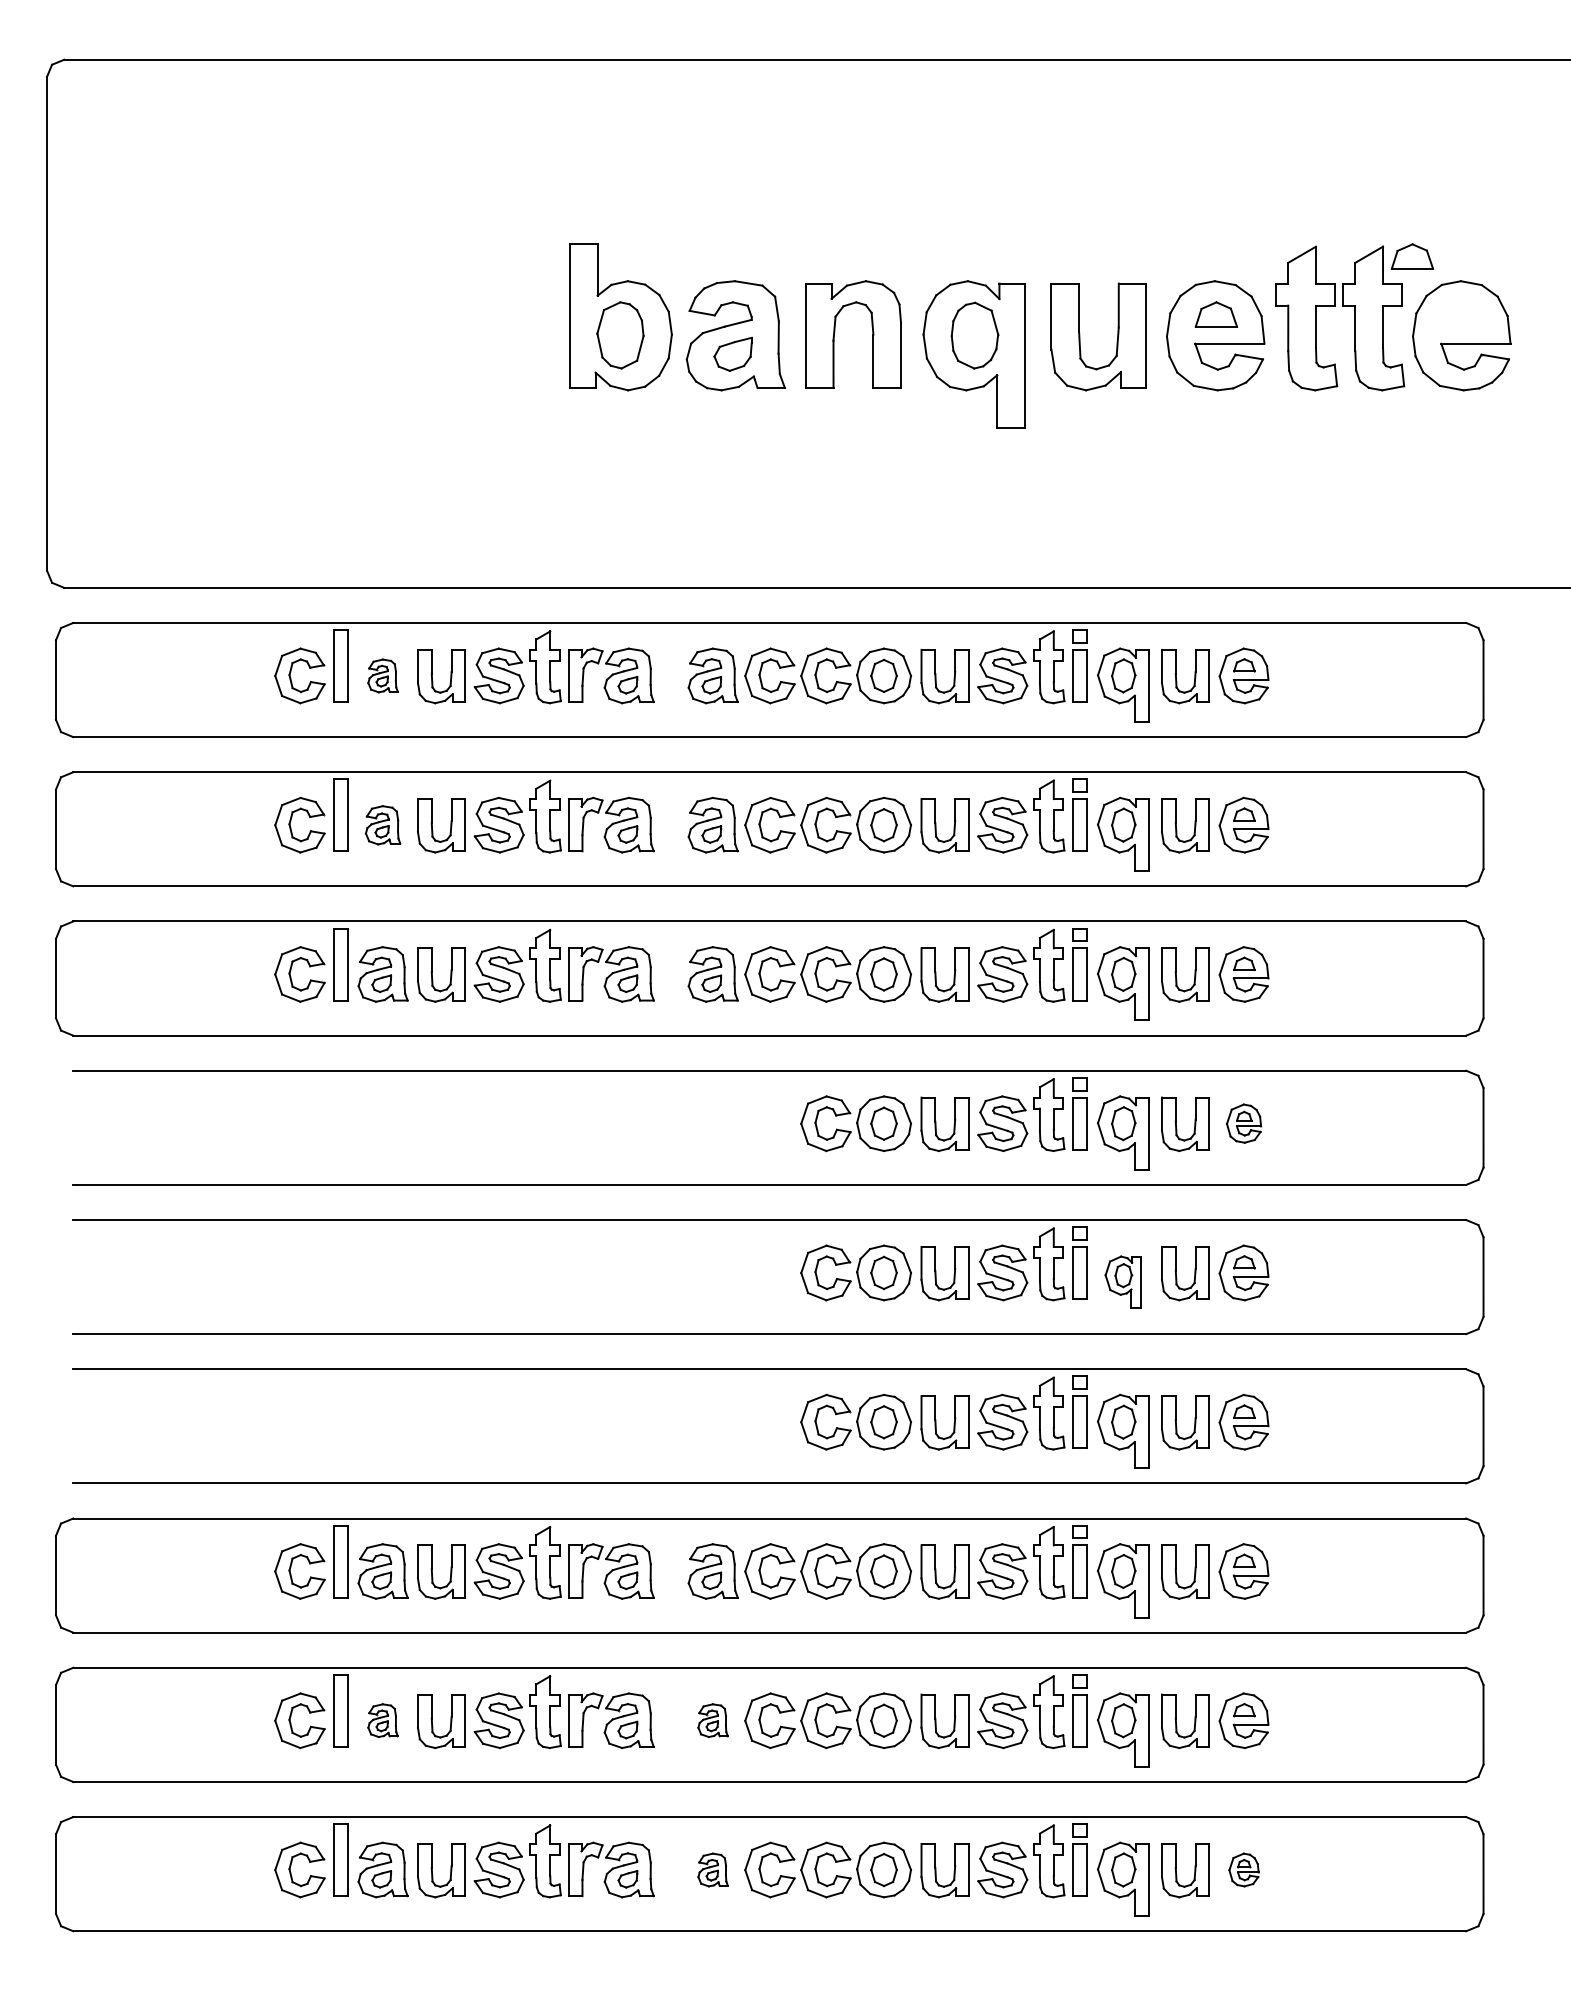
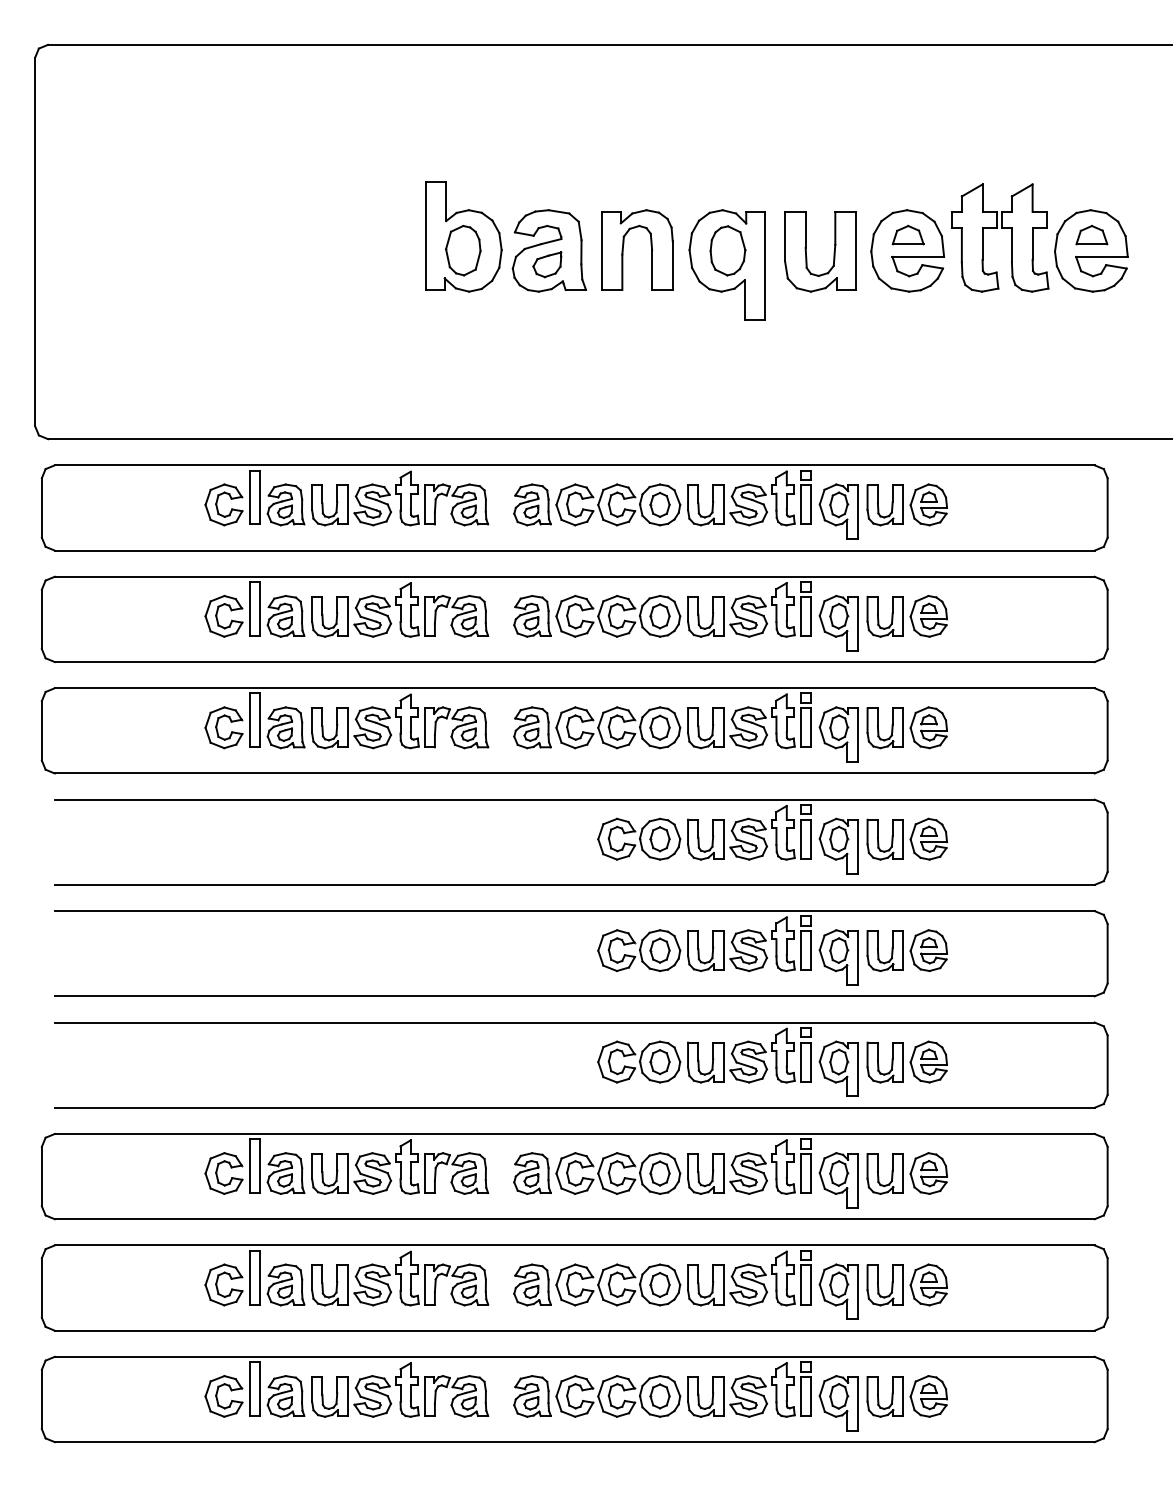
part: (1412, 256) -> (1091, 235), moved
part: (382, 675) -> (285, 504), size x1.67
part: (382, 825) -> (285, 616), size x1.43
part: (1243, 1123) -> (928, 839), size x1.43
part: (1123, 1281) -> (838, 957), size x1.43
part: (382, 1720) -> (285, 1284), size x1.67
part: (712, 1720) -> (531, 1284), size x1.67
part: (712, 1869) -> (531, 1396), size x1.67
part: (1243, 1869) -> (928, 1396), size x1.67

